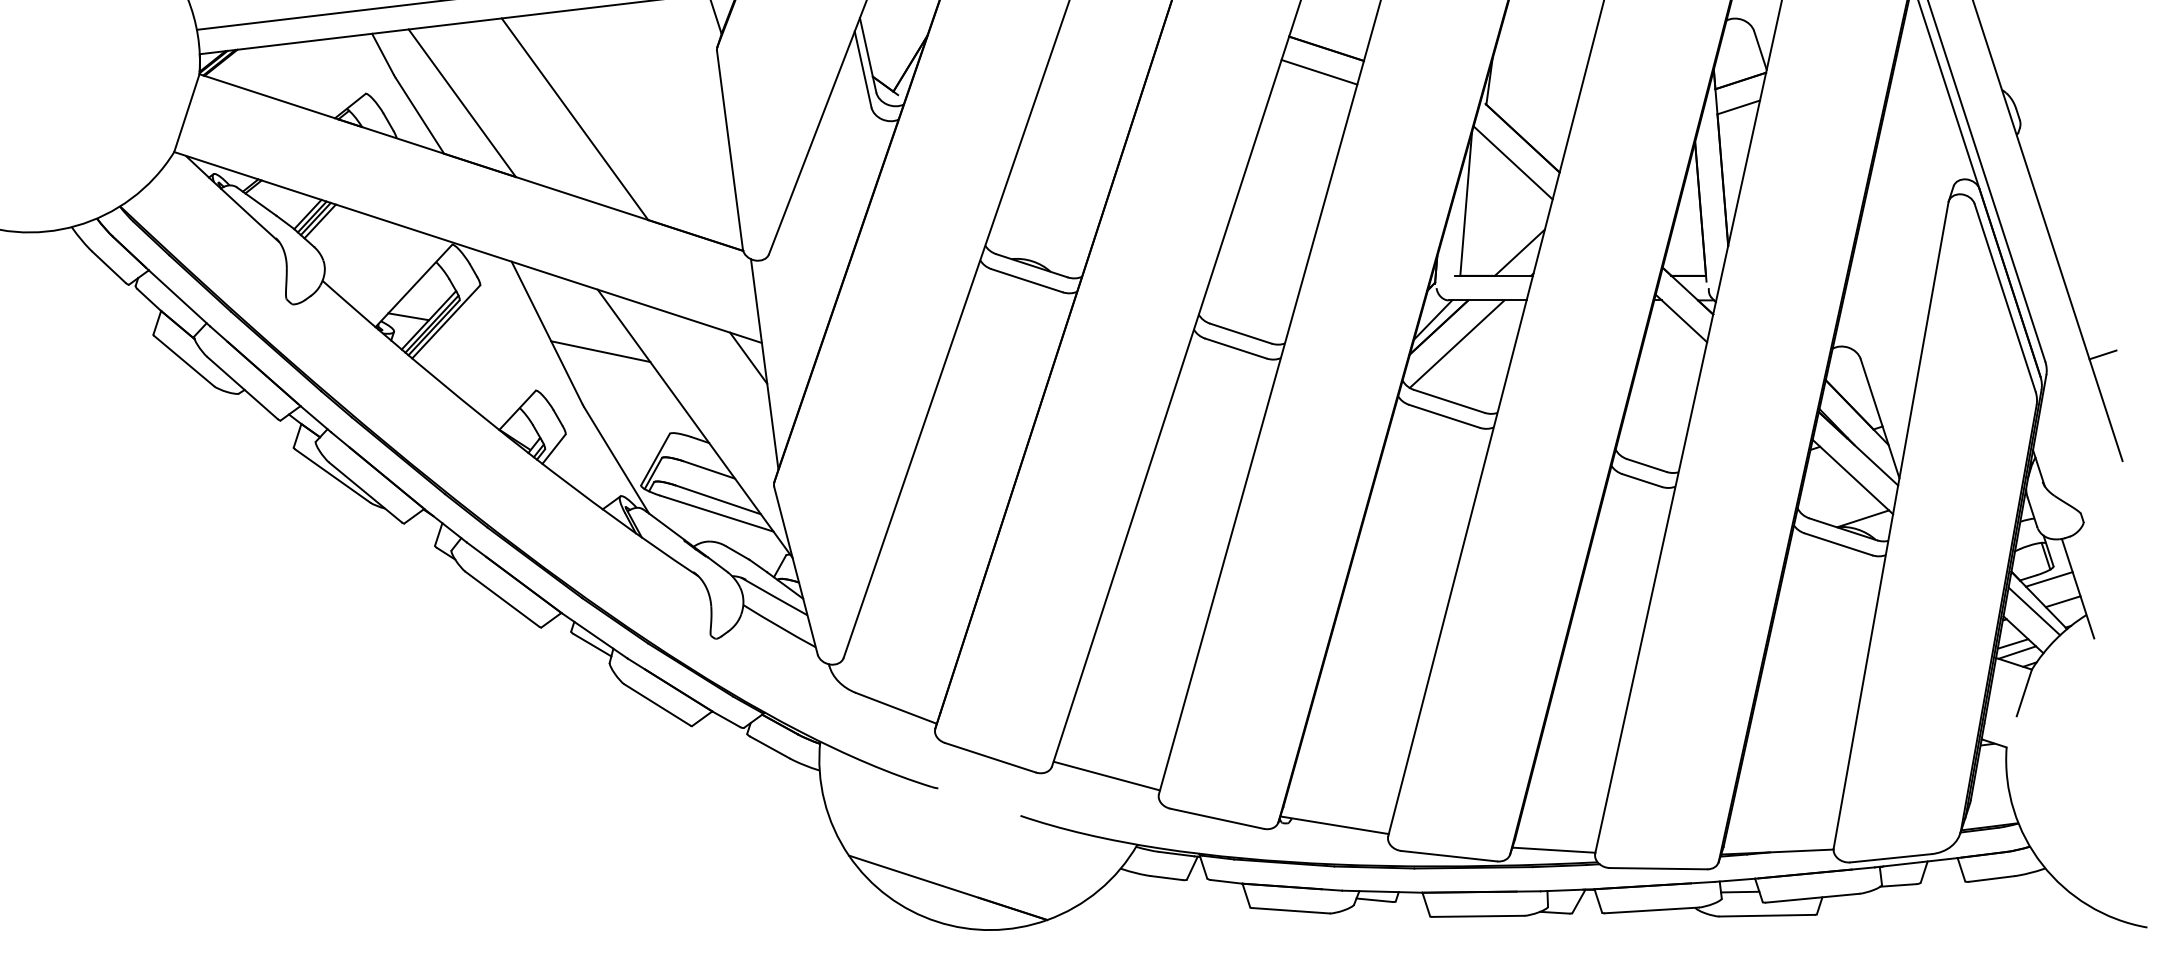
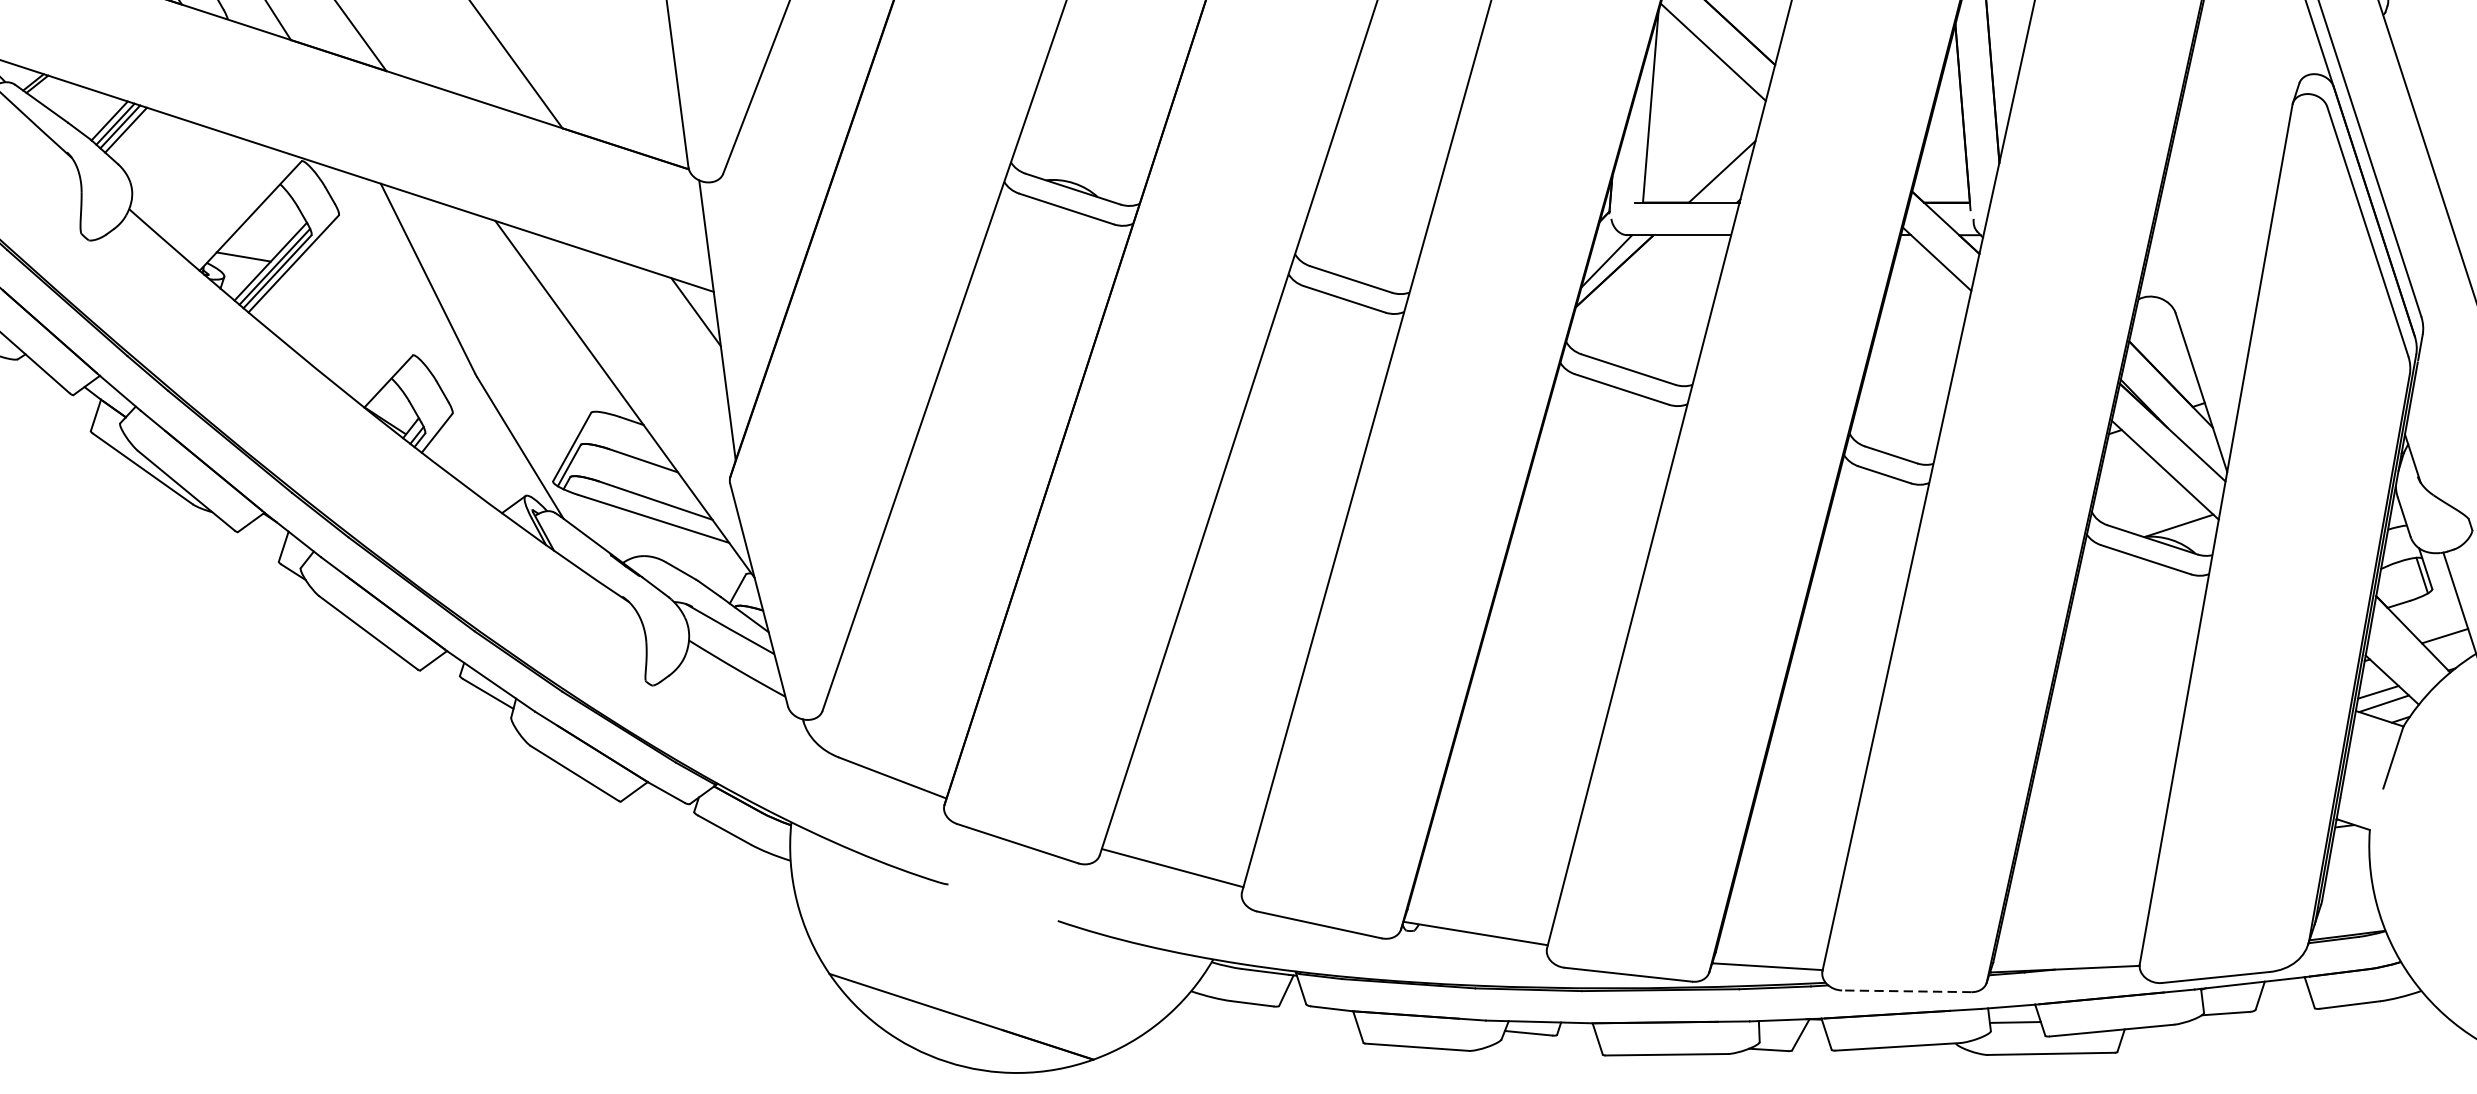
line: (1456, 343) -> (1637, 292), removed
line: (600, 351) -> (498, 303), removed
line: (2048, 579) -> (2425, 606), removed
line: (2034, 611) -> (2406, 649), removed
line: (1658, 868) -> (1906, 991), solid -> dashed

